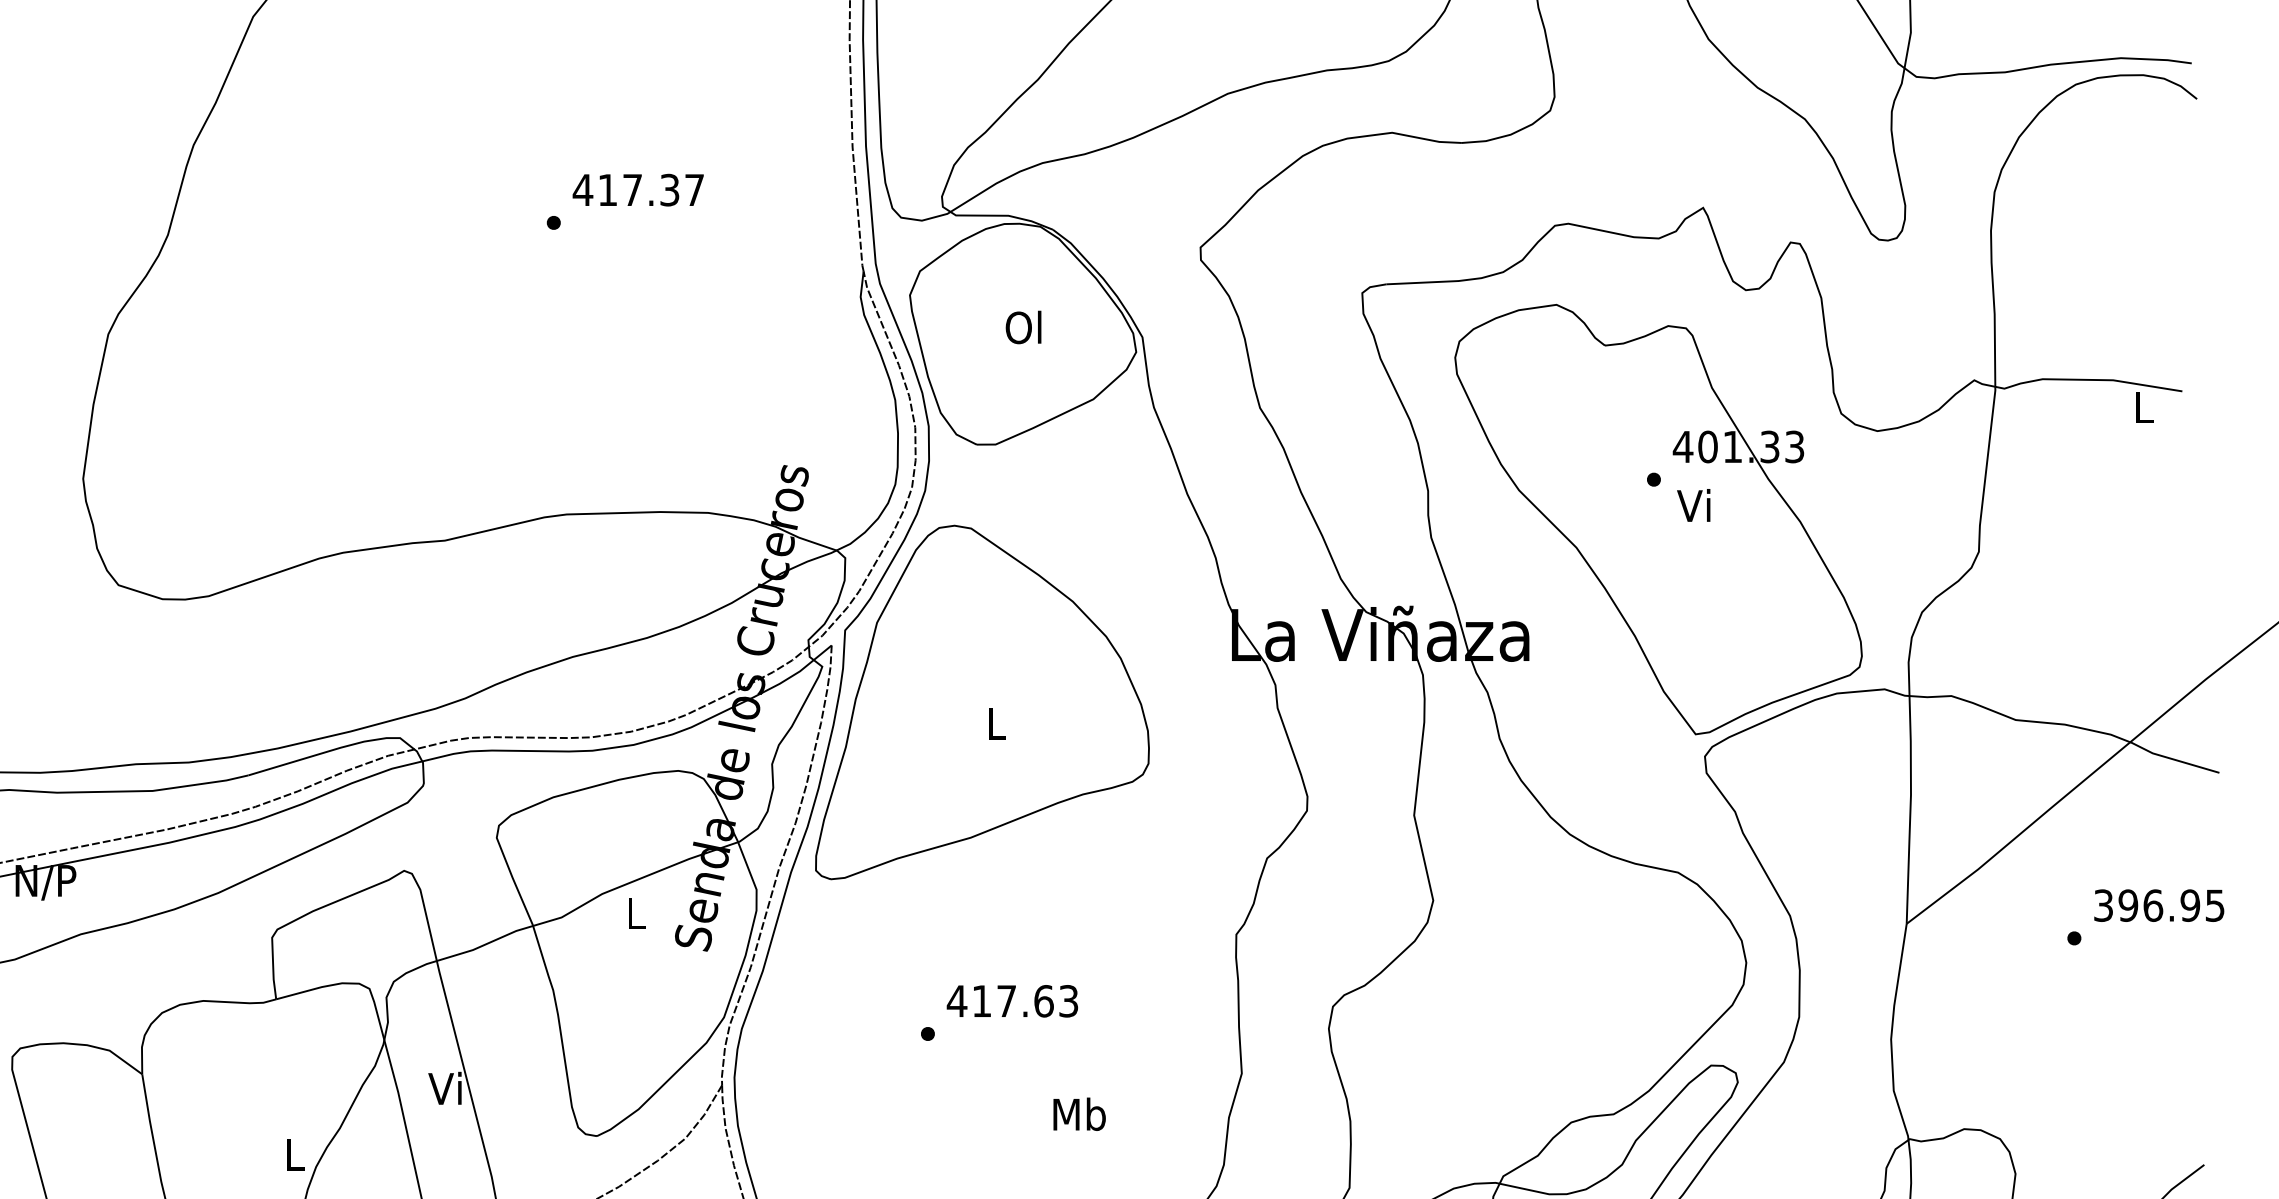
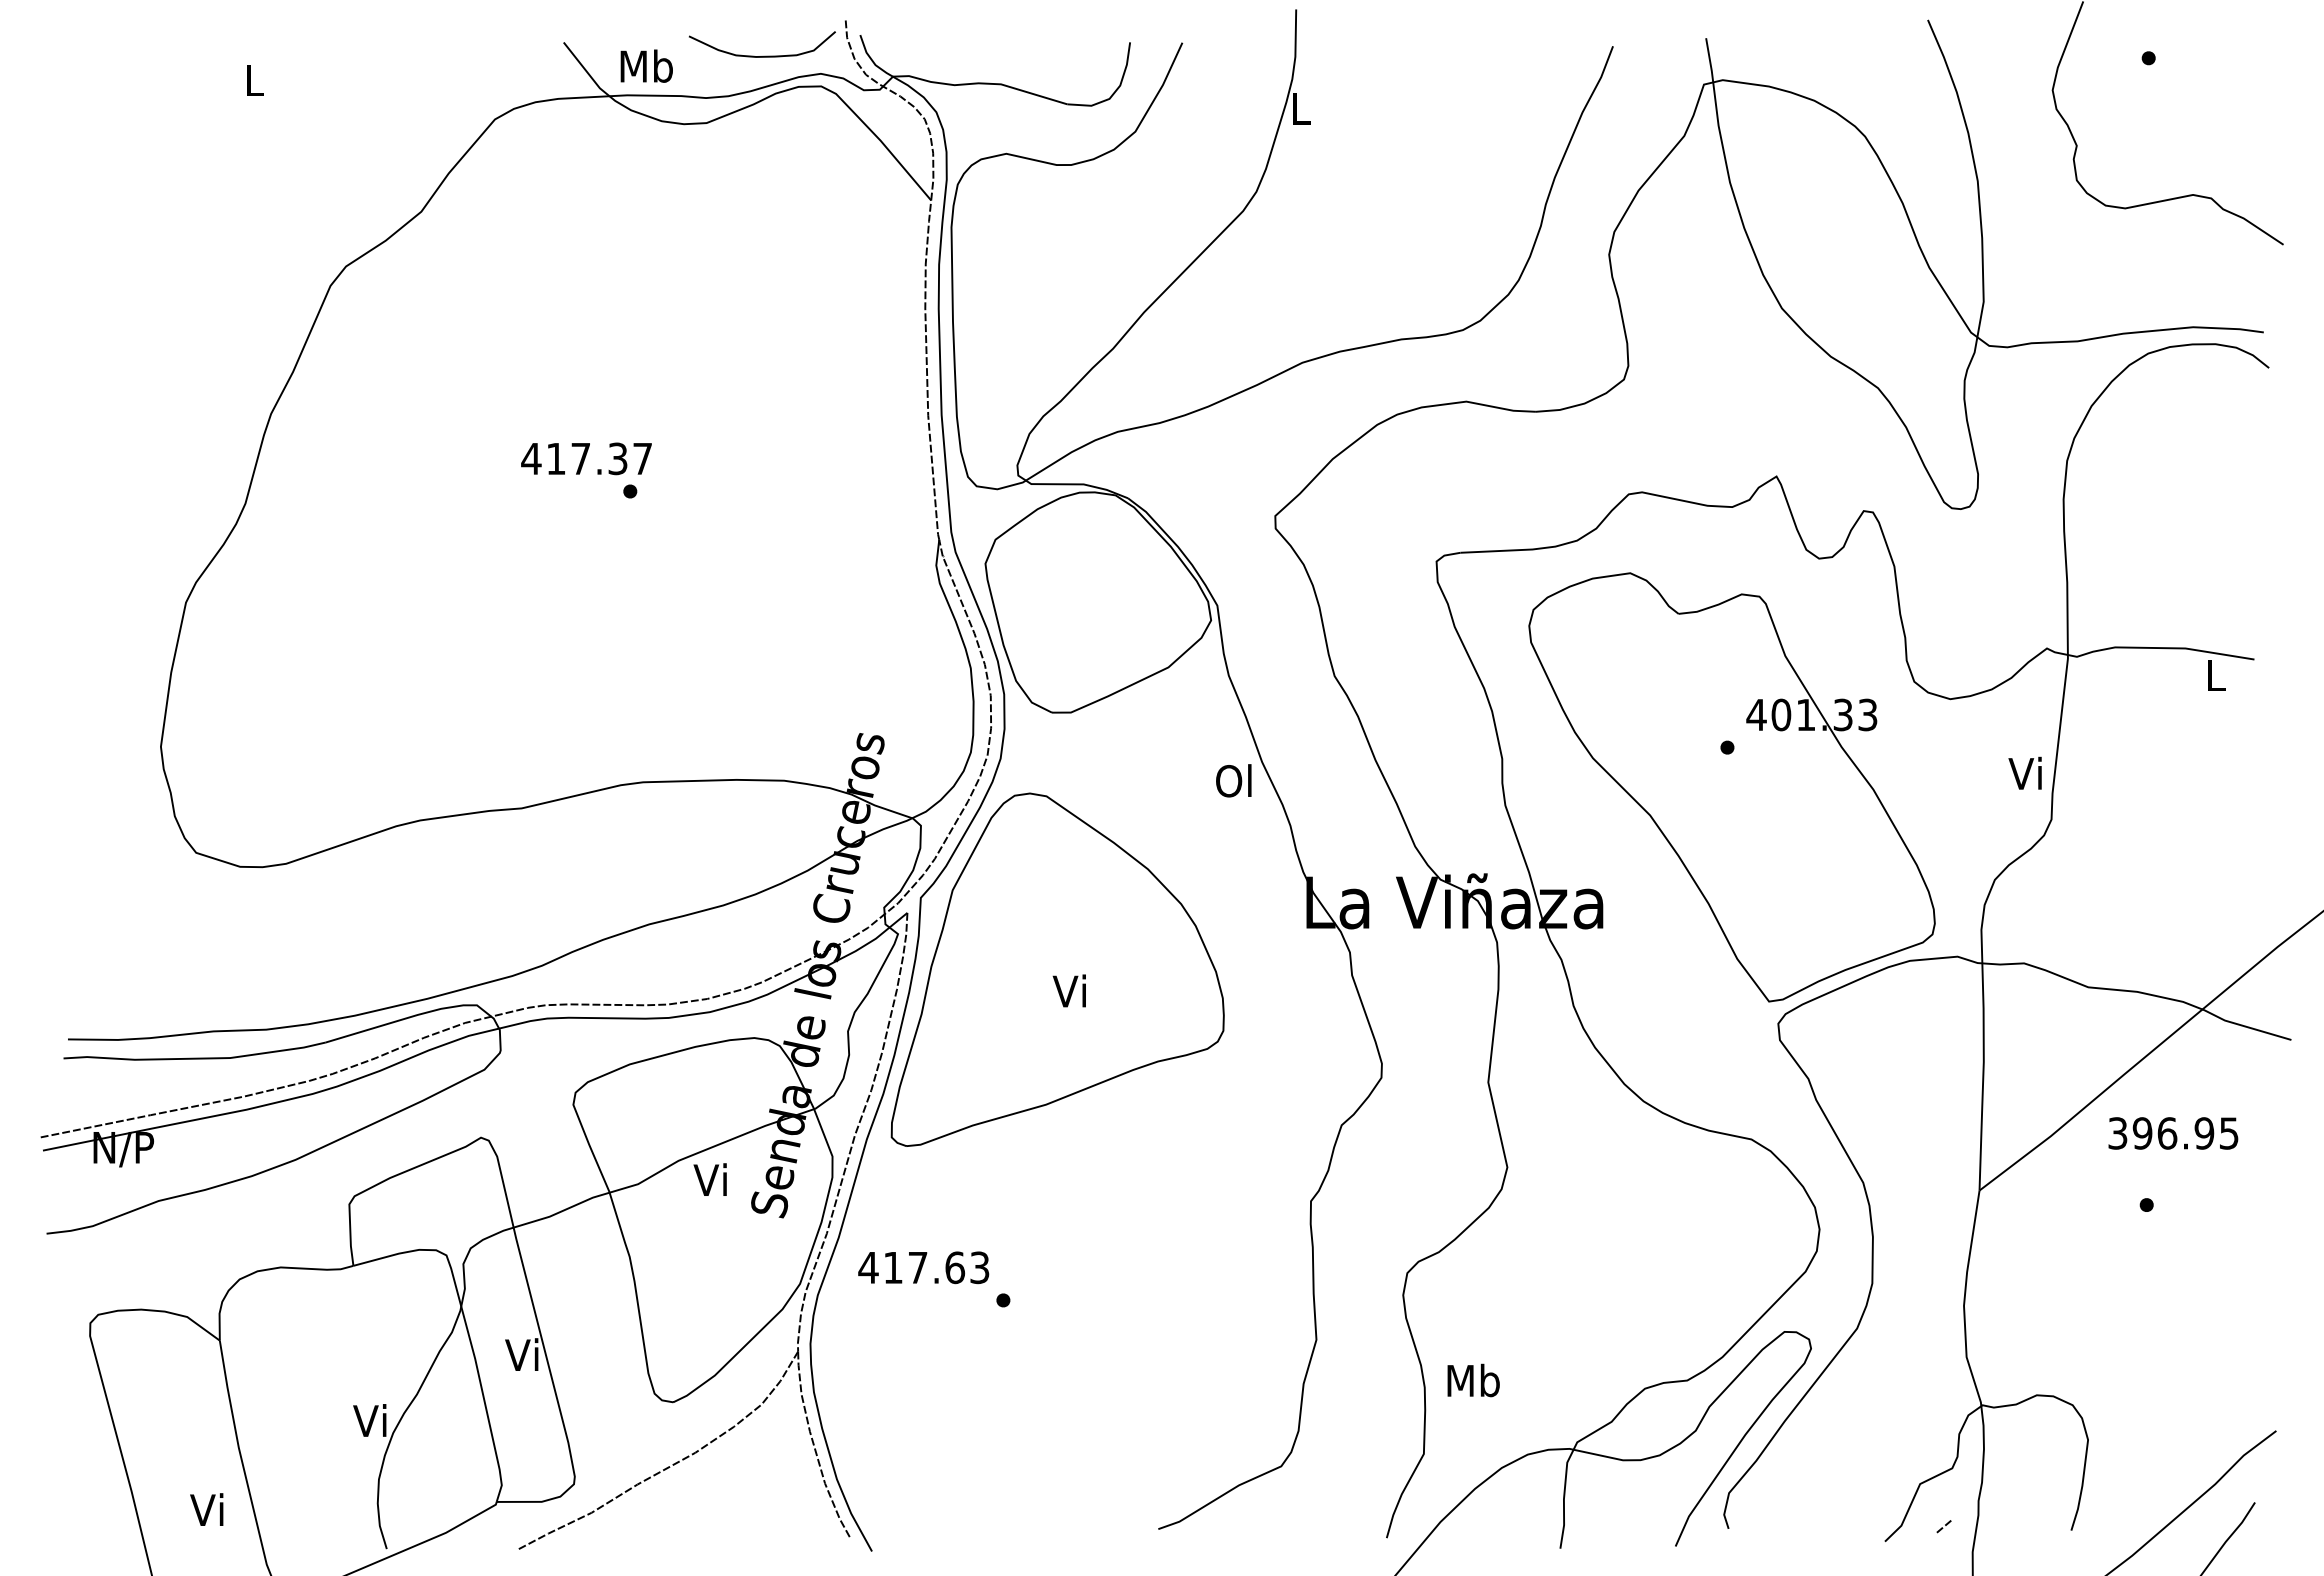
text: (638, 189) -> (586, 458), moved
text: (1023, 327) -> (1233, 780), moved
text: (1693, 504) -> (2024, 772), moved
text: (993, 723) -> (1068, 990), L -> Vi
text: (2159, 905) -> (2173, 1133), moved
text: (633, 912) -> (709, 1179), L -> Vi
text: (1012, 1000) -> (923, 1267), moved
text: (1079, 1114) -> (1473, 1380), moved
text: (292, 1154) -> (369, 1420), L -> Vi

